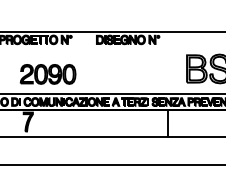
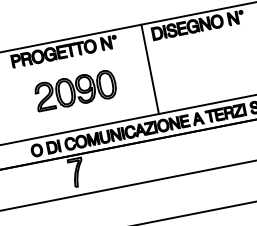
line: (90, 62) -> (150, 68), added
part: (47, 74) -> (74, 91), moved

